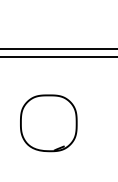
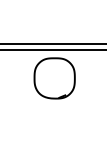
part: (48, 123) -> (54, 78), moved

